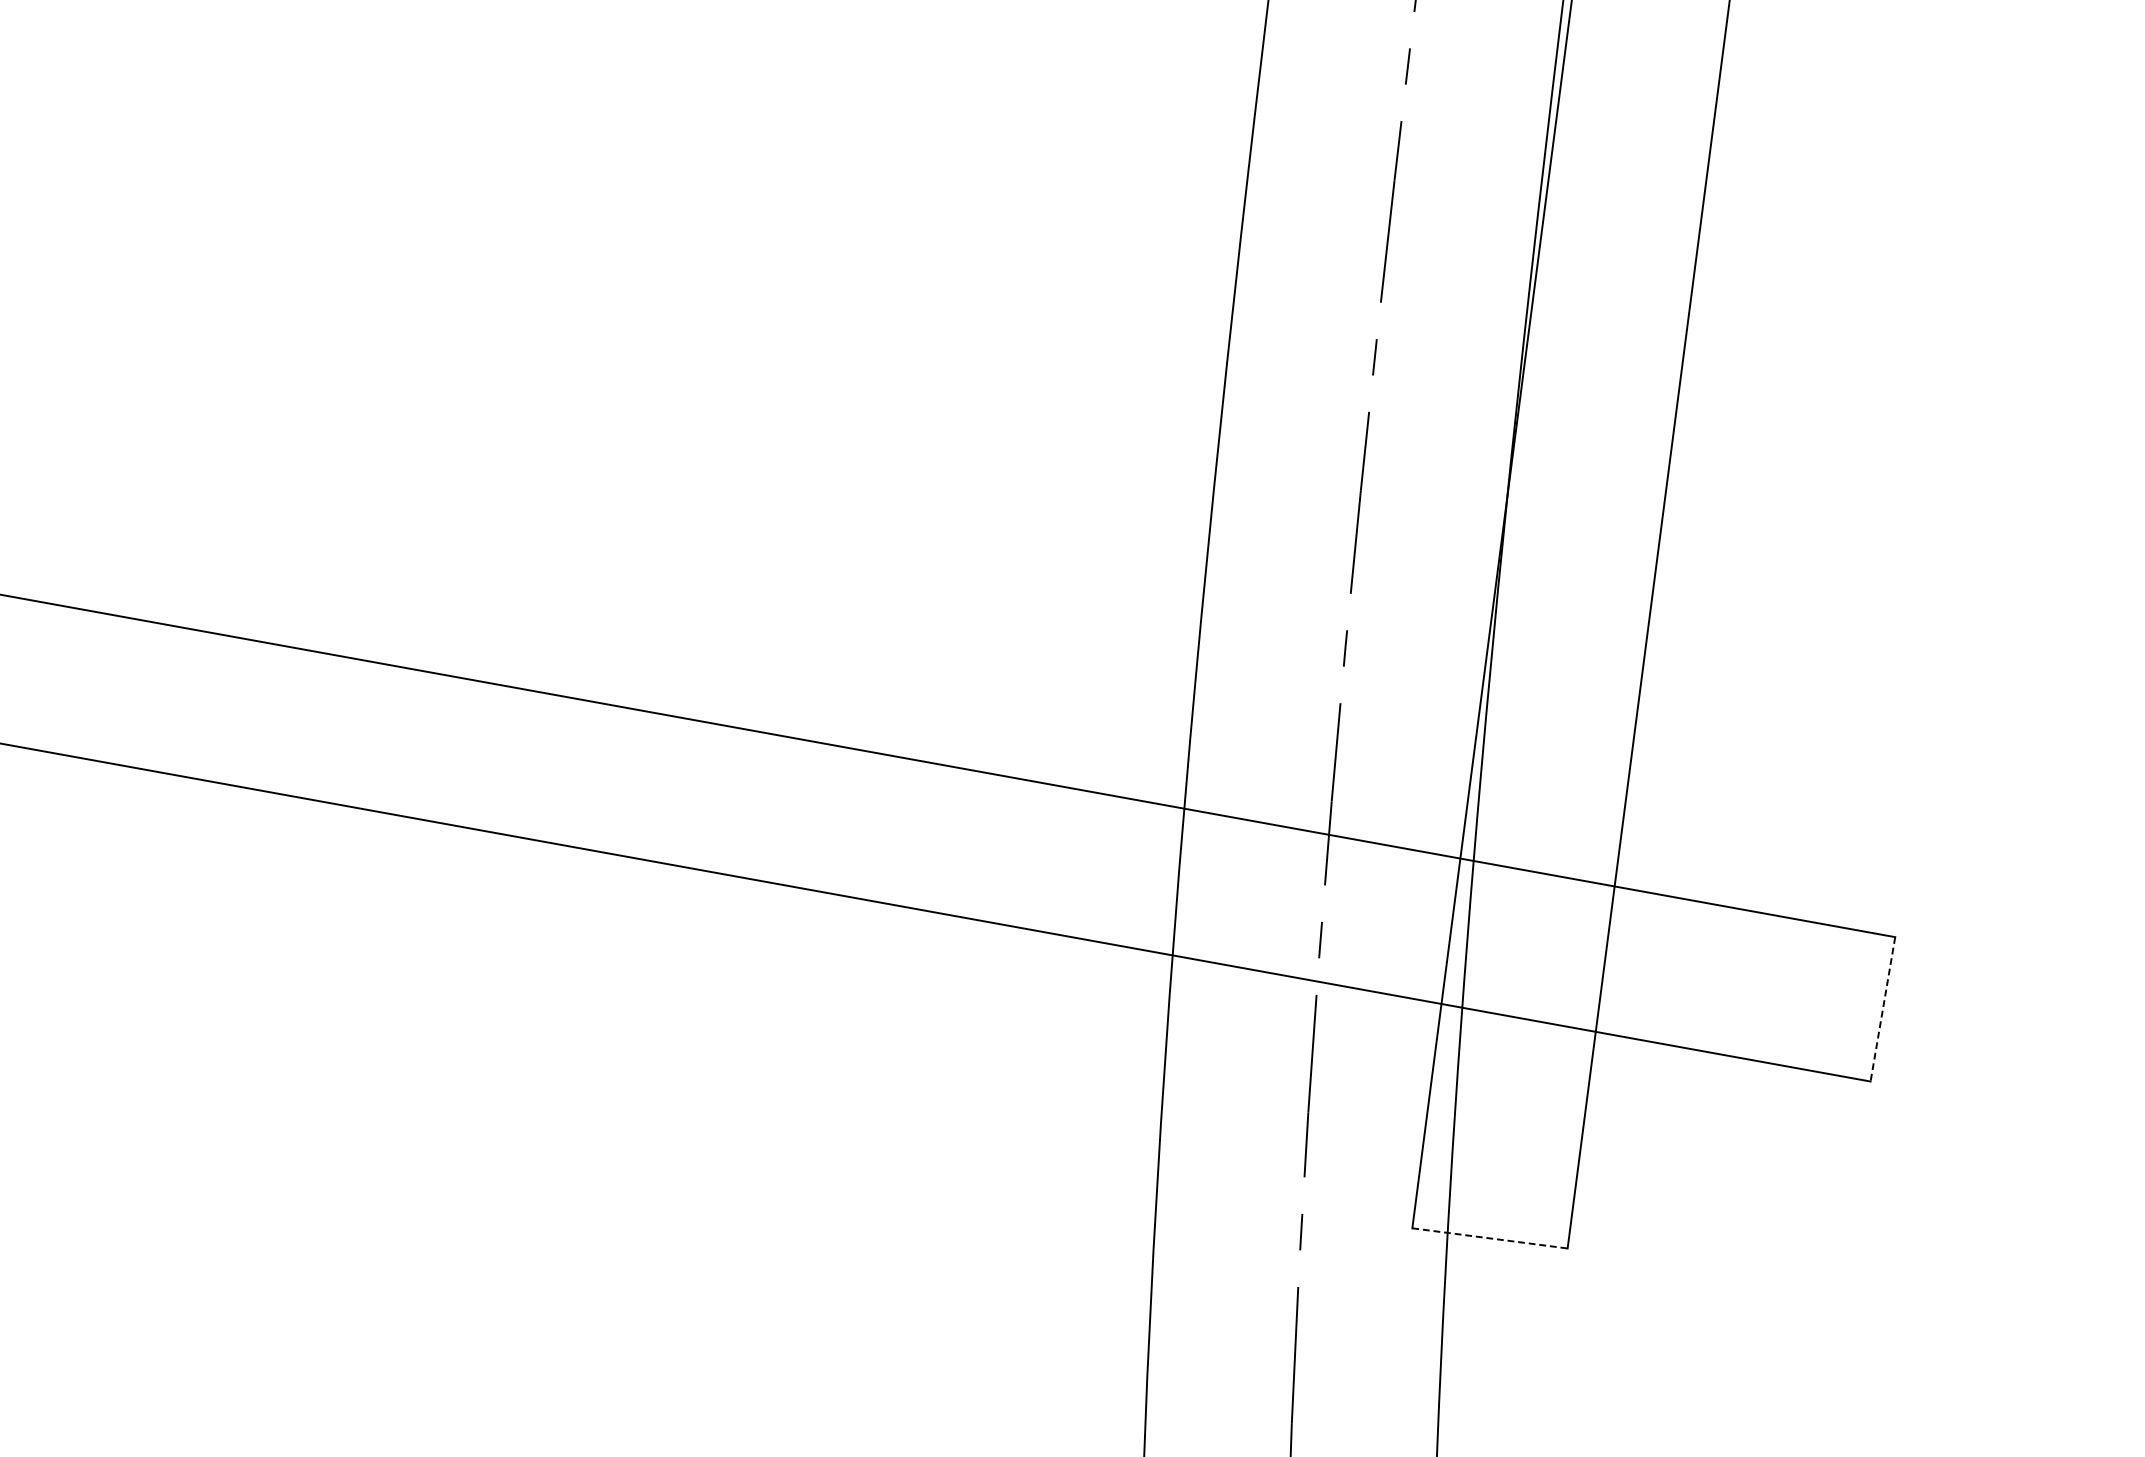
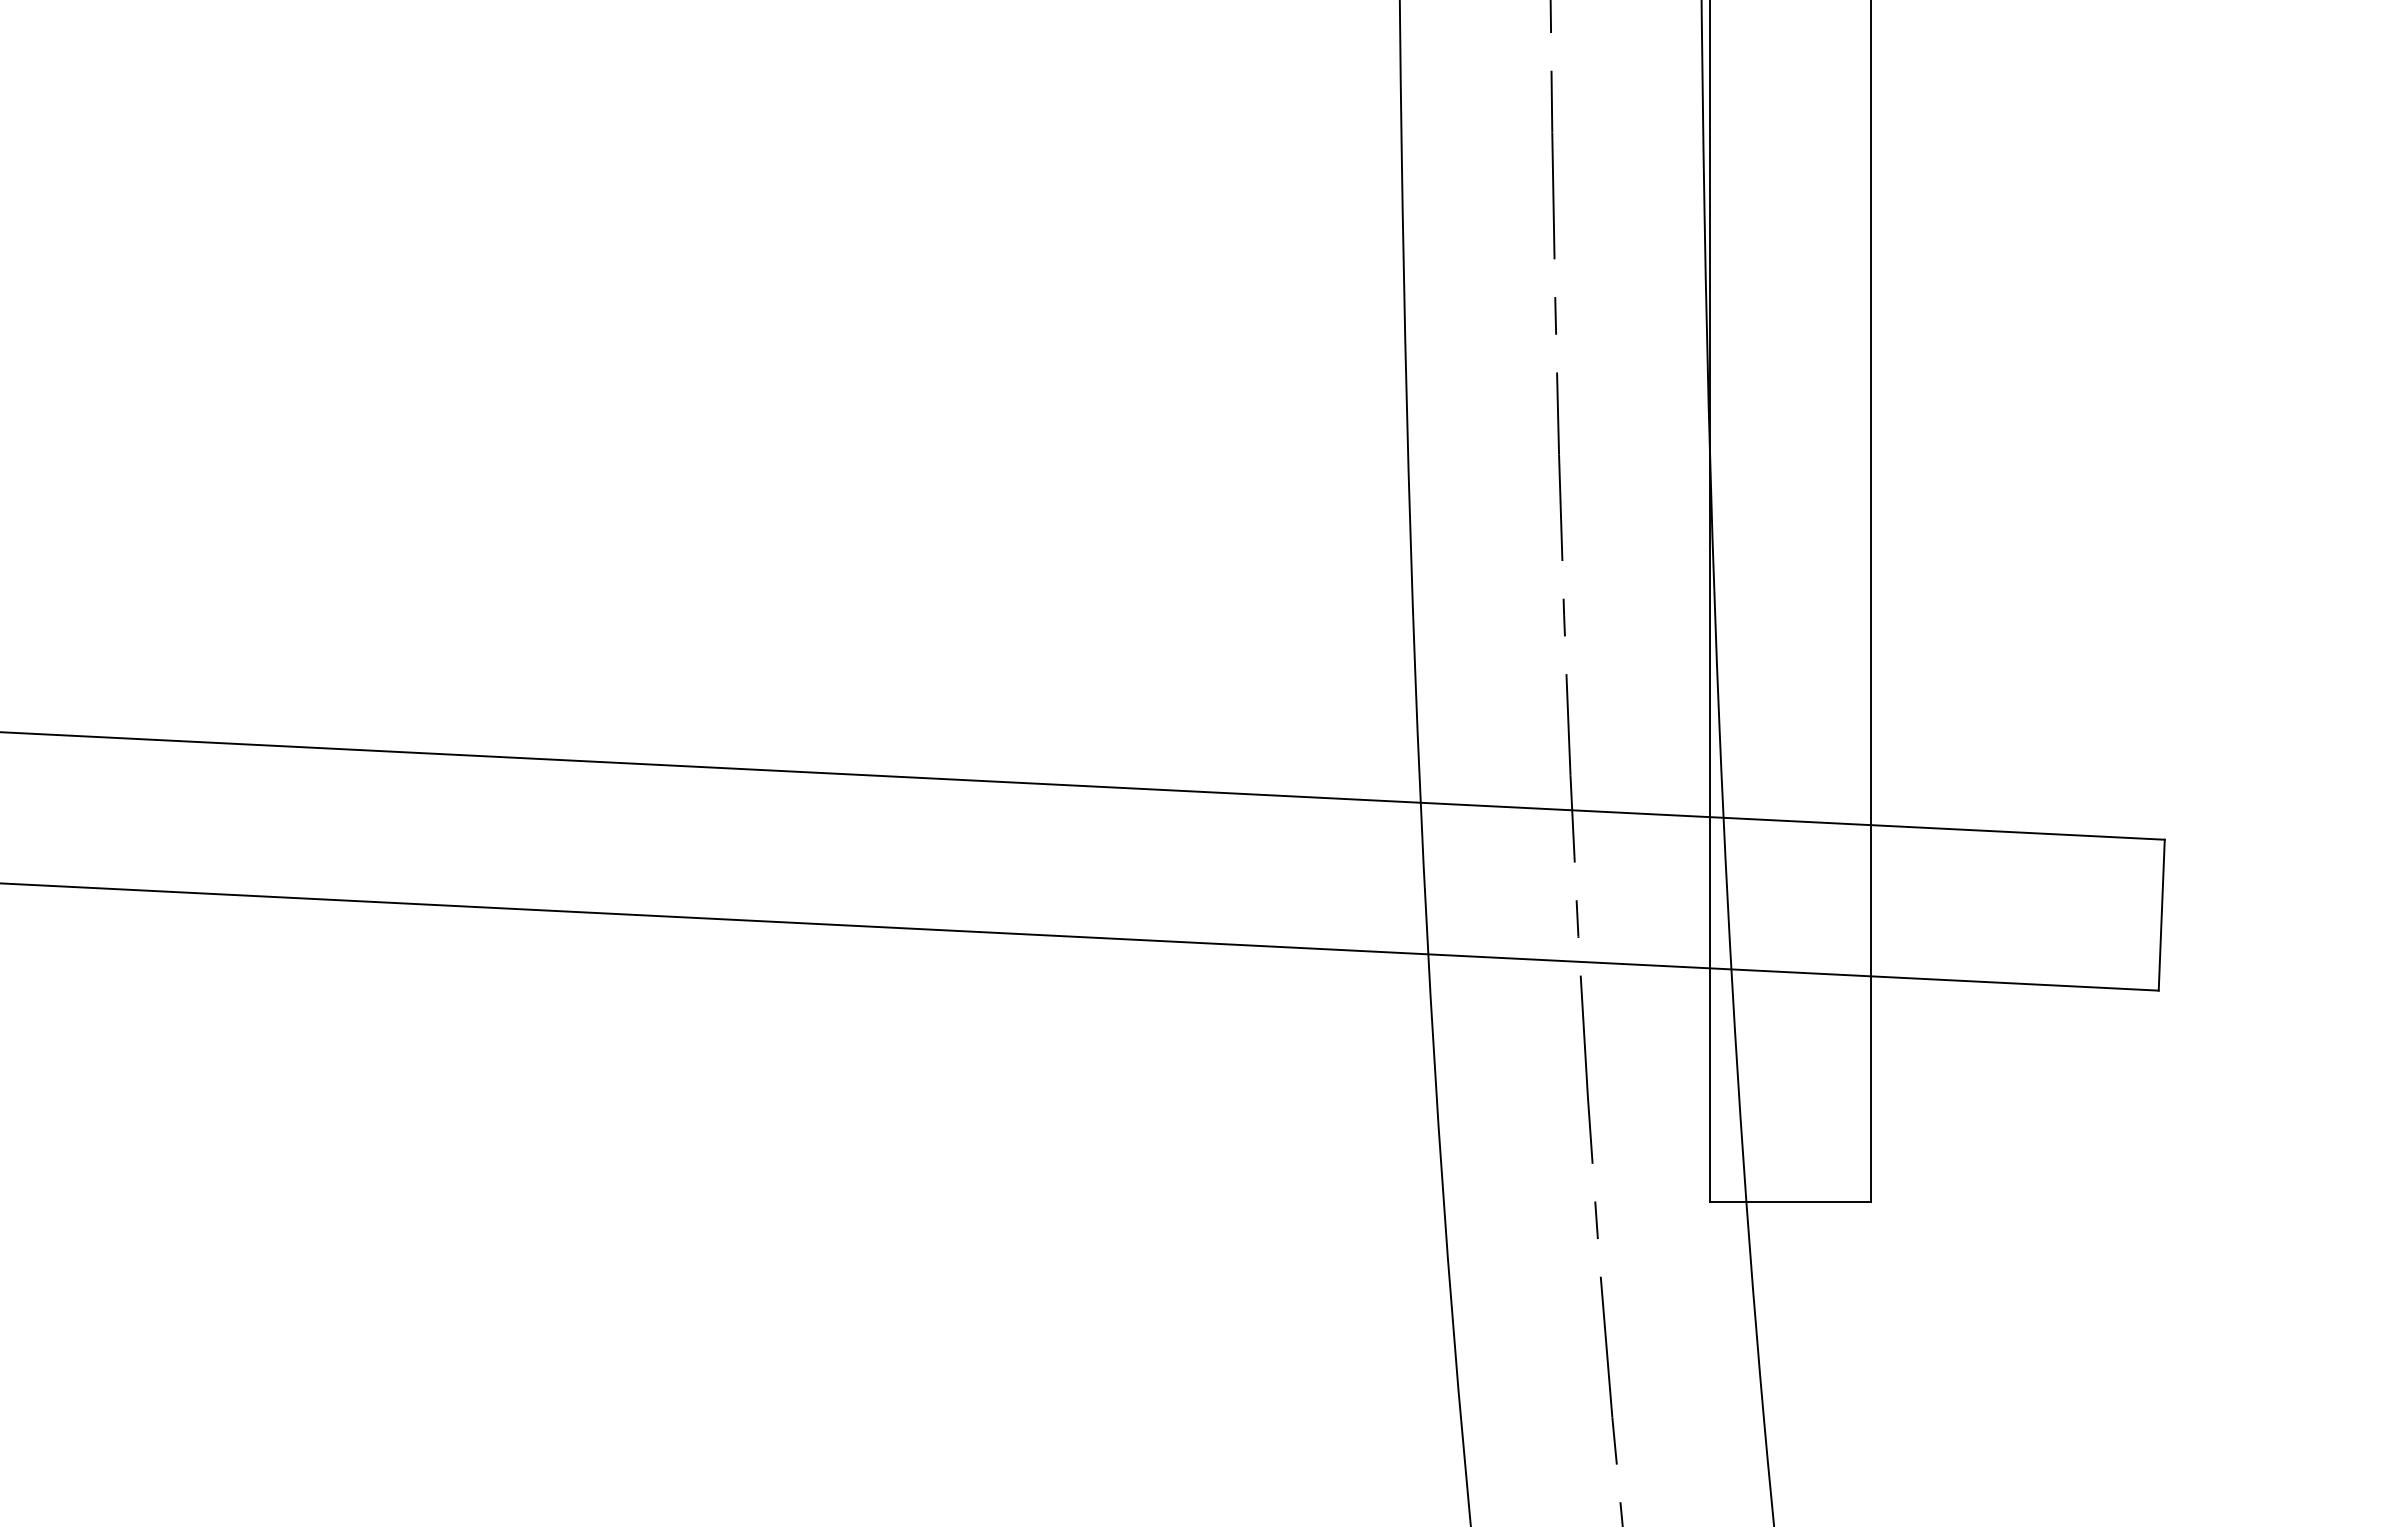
line: (1882, 1009) -> (2161, 915), dashed -> solid
line: (1490, 1238) -> (1790, 1201), dashed -> solid

